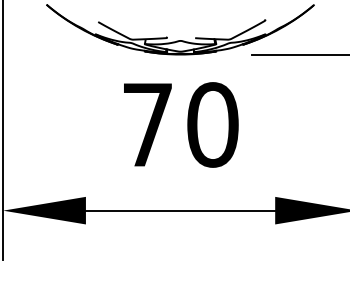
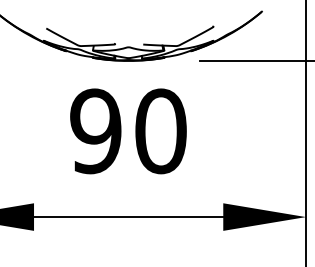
text: (147, 124) -> (95, 130), 70 -> 90

